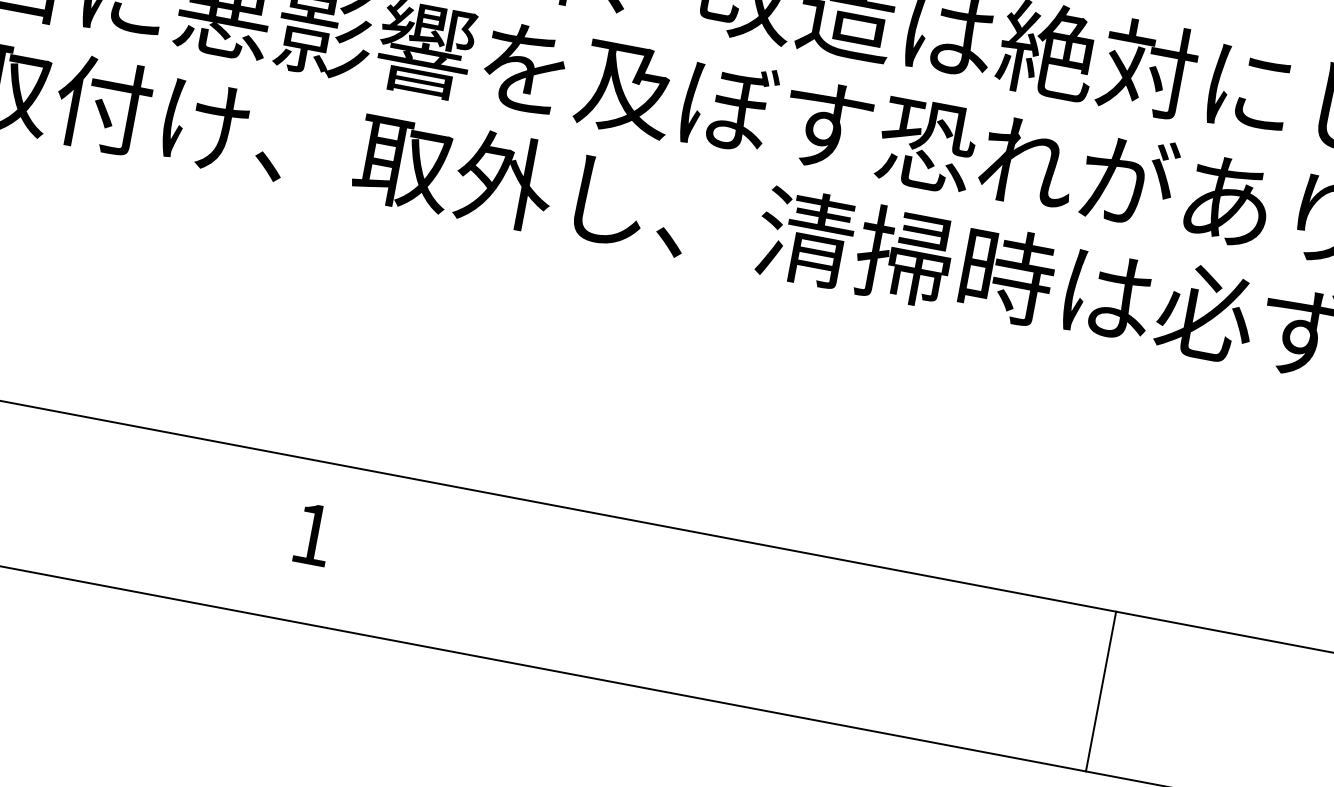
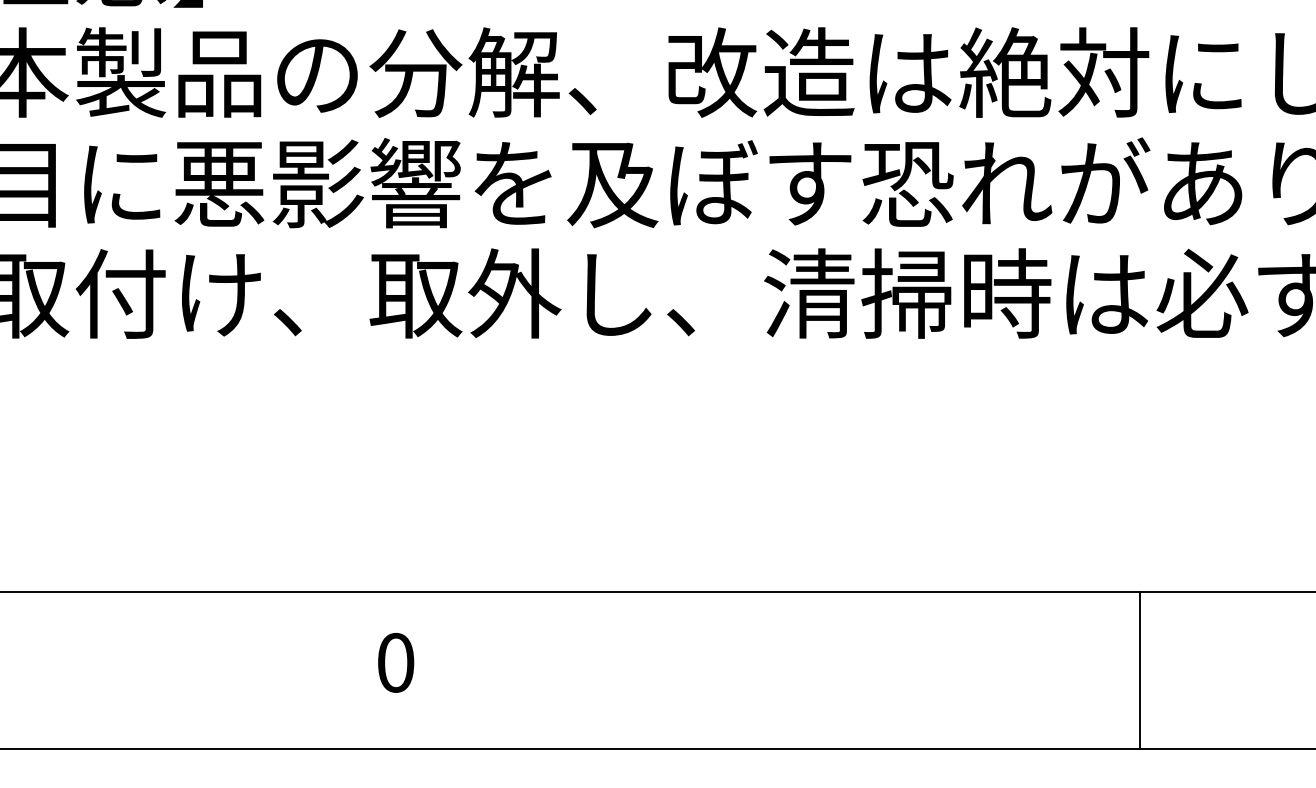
text: (313, 534) -> (396, 662), 1 -> 0
line: (1101, 691) -> (1140, 670), moved

